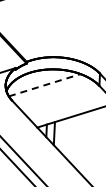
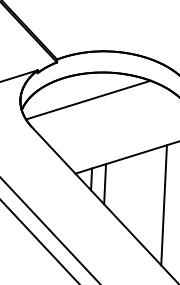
line: (44, 85) -> (87, 100), dashed -> solid
line: (88, 145) -> (164, 204), added

